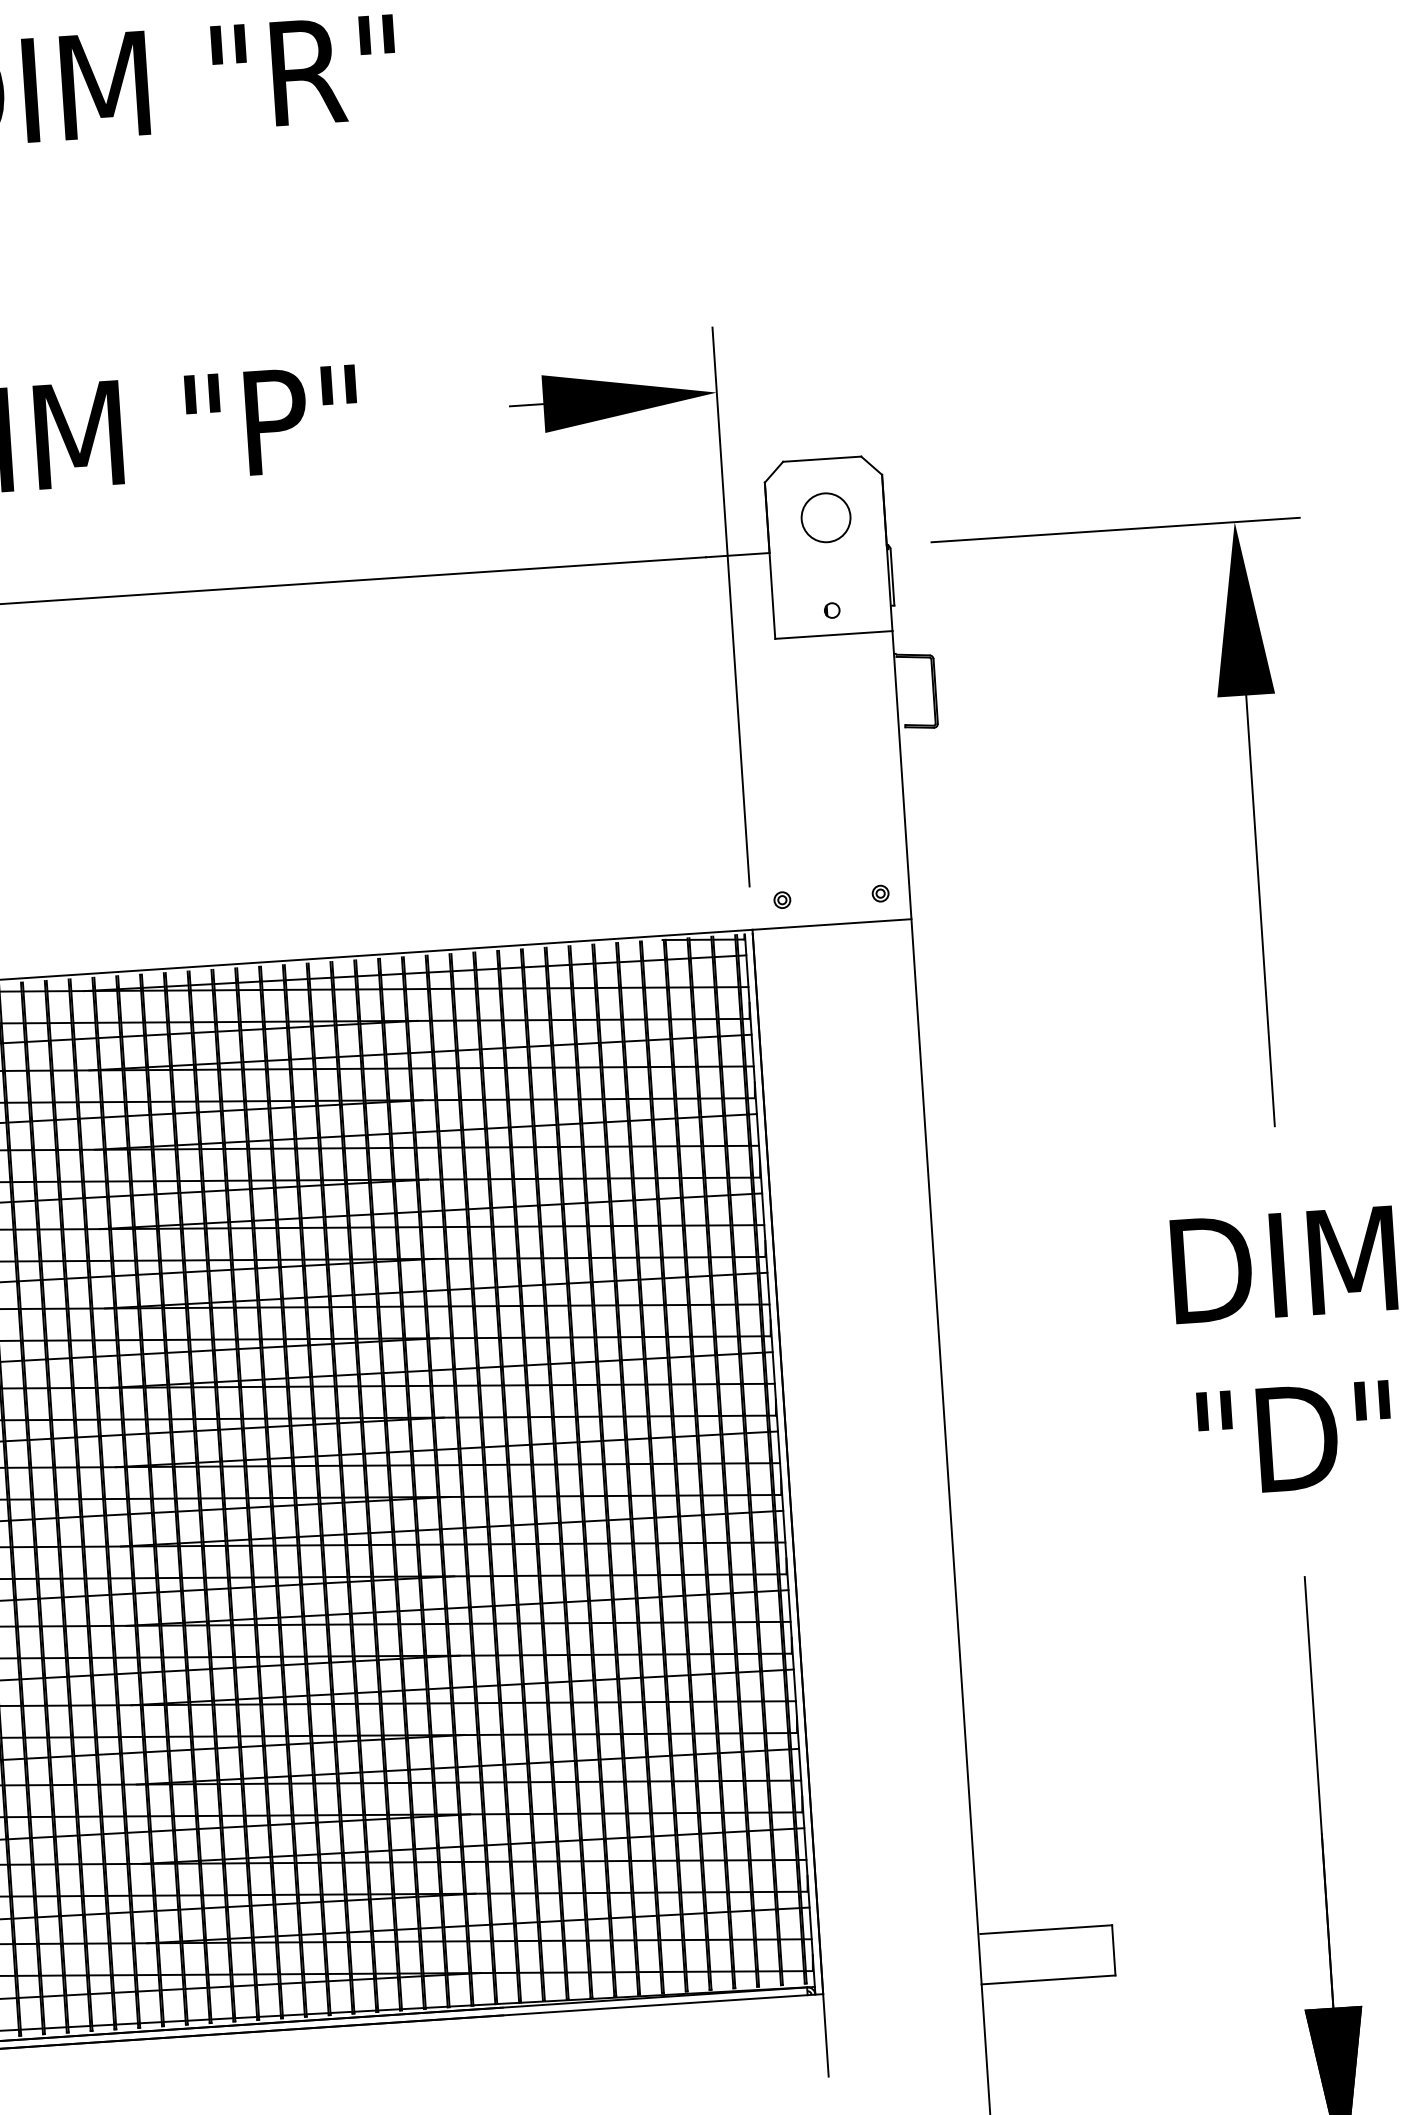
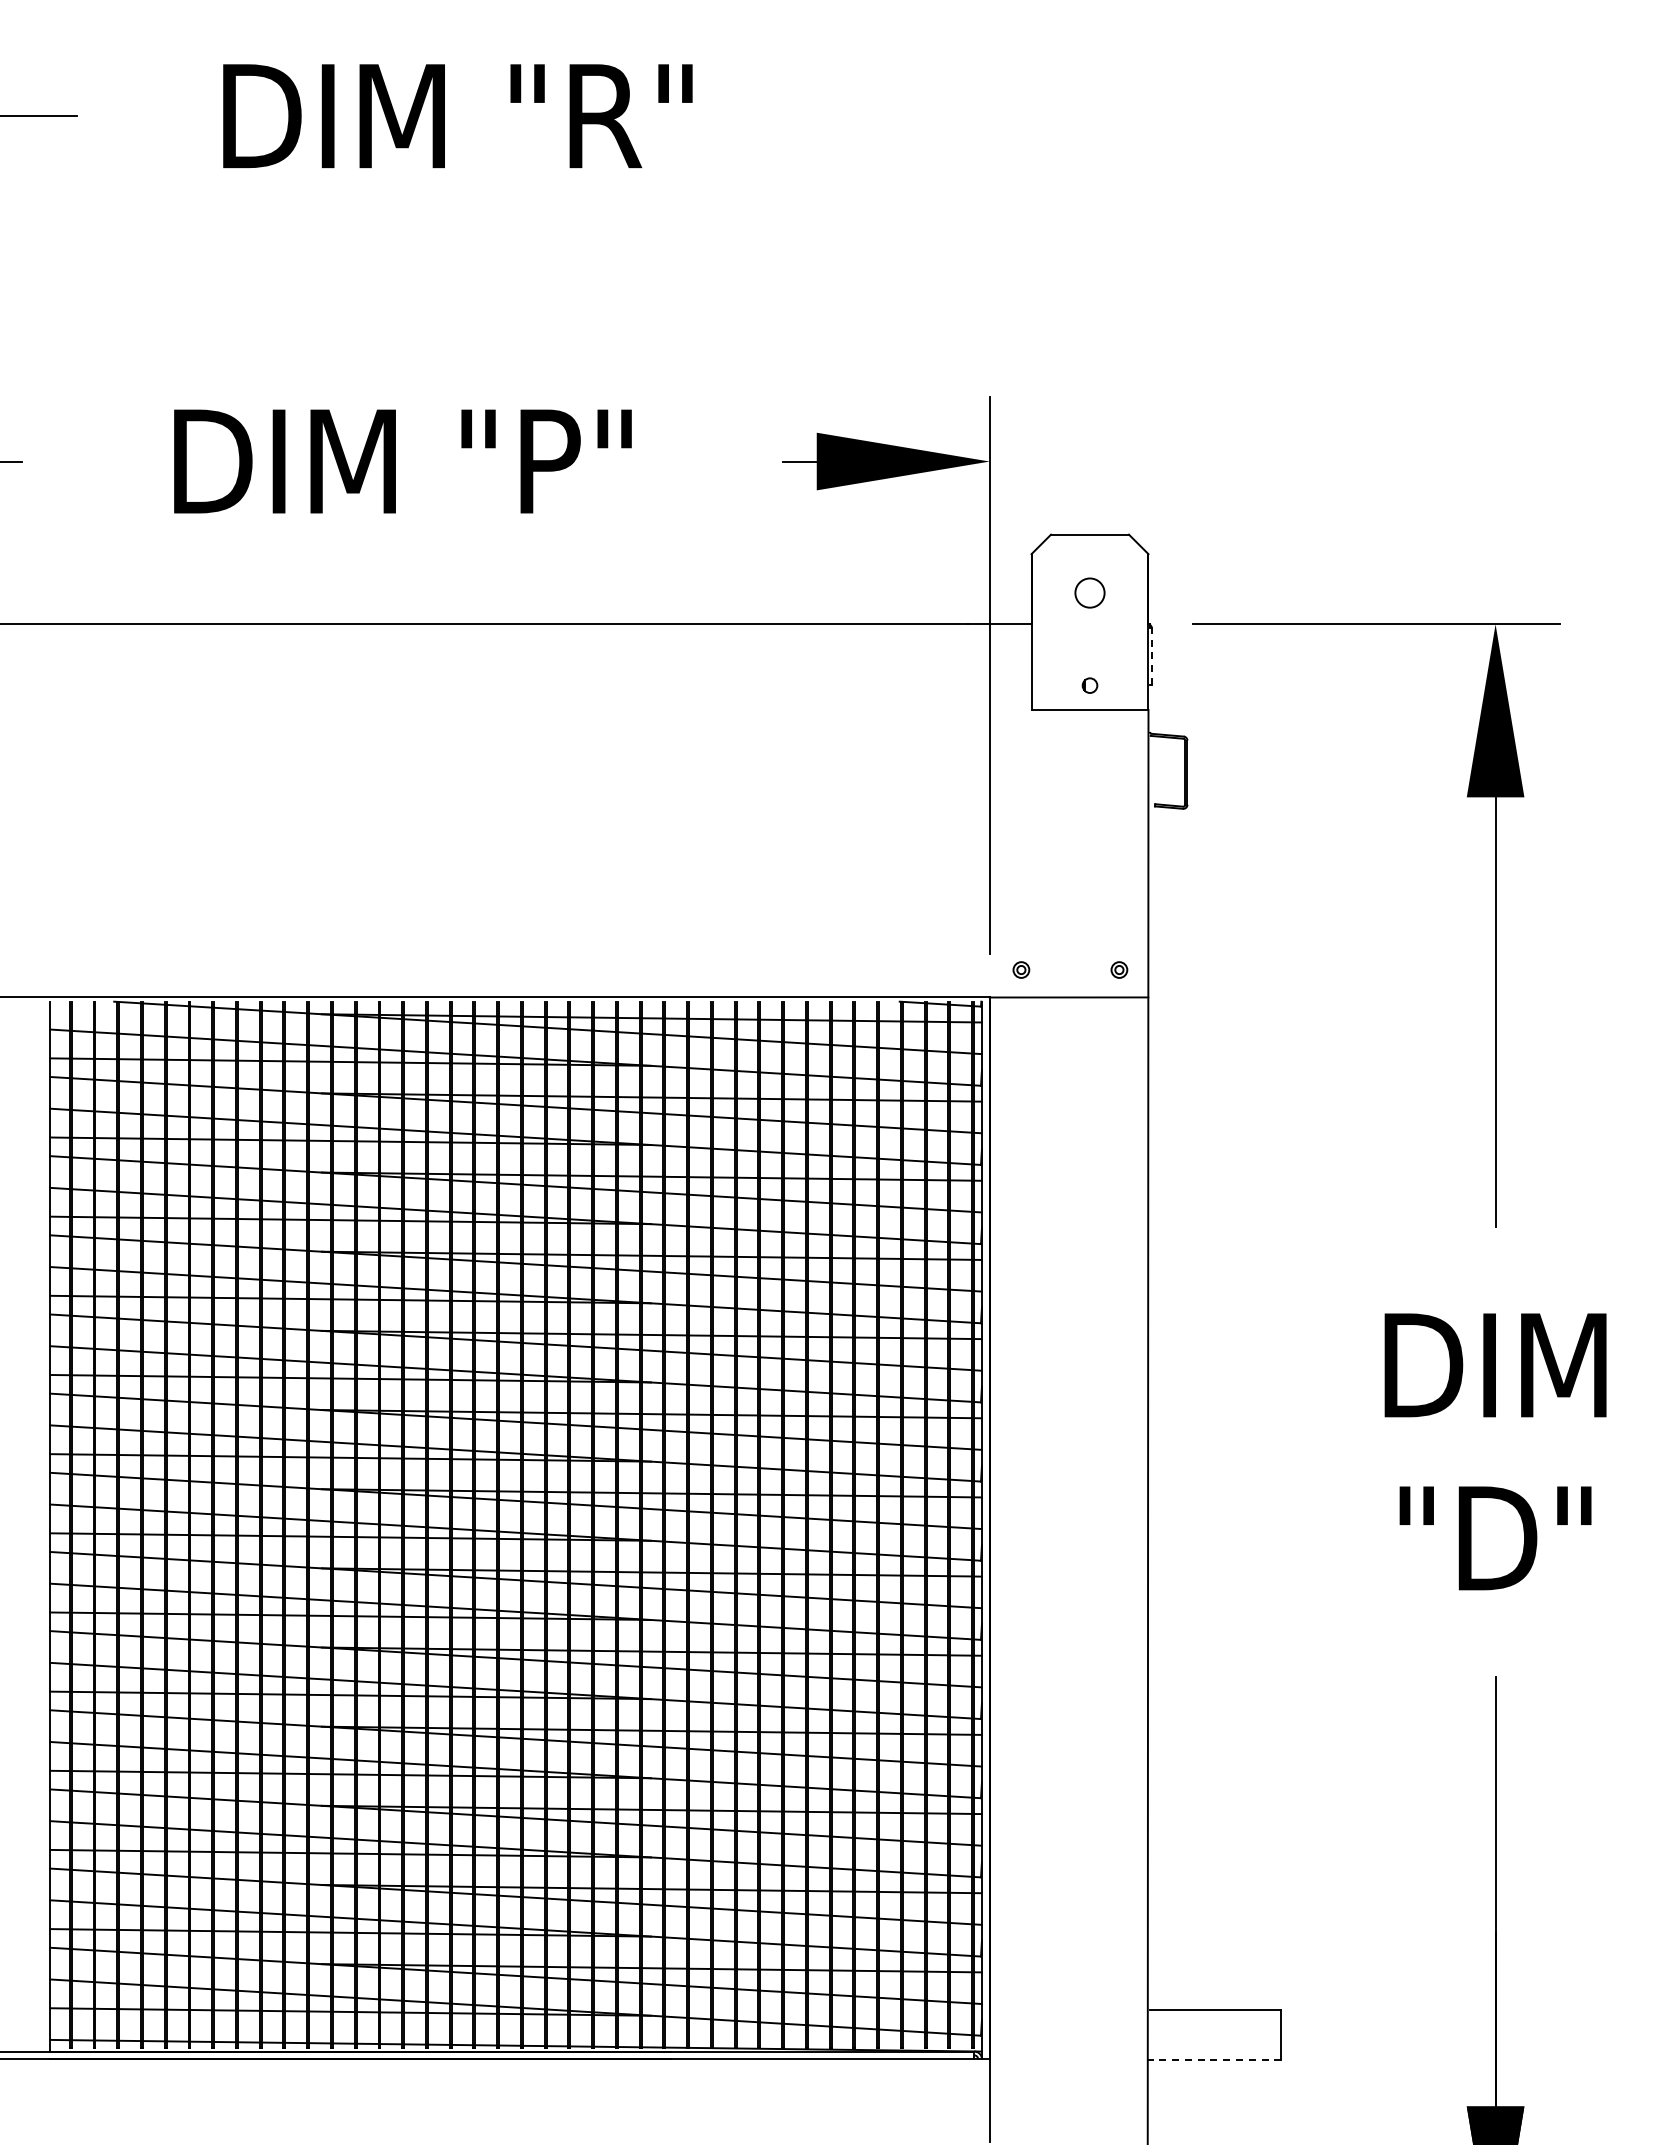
circle: (825, 517) -> (1089, 592), size x0.6
line: (892, 577) -> (1152, 656), solid -> dashed
line: (1048, 1980) -> (1214, 2060), solid -> dashed

